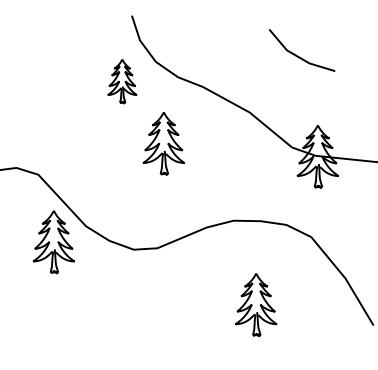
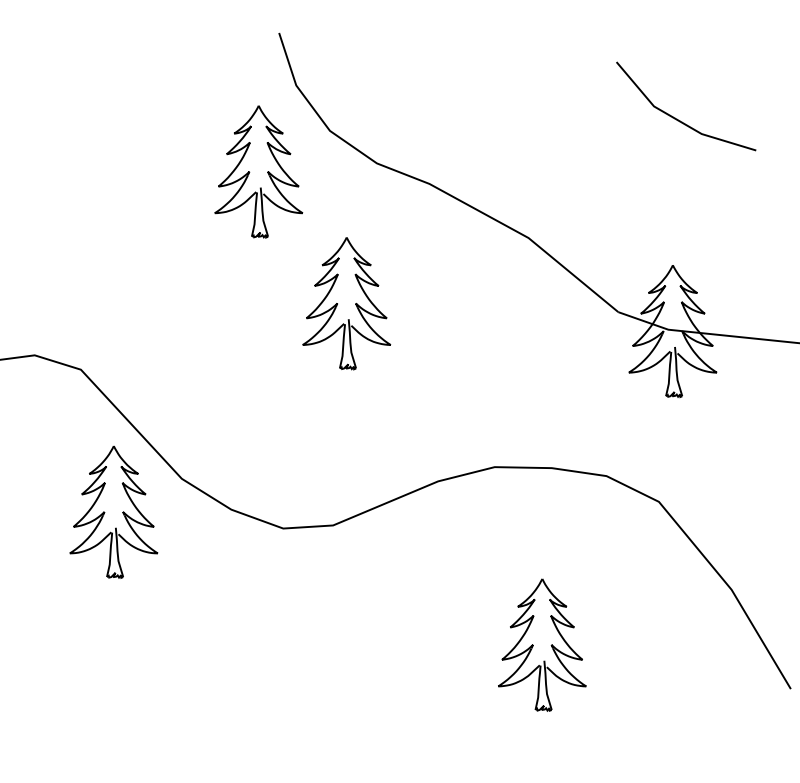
line: (299, 56) -> (680, 119), moved
part: (122, 81) -> (259, 172), size x1.43

